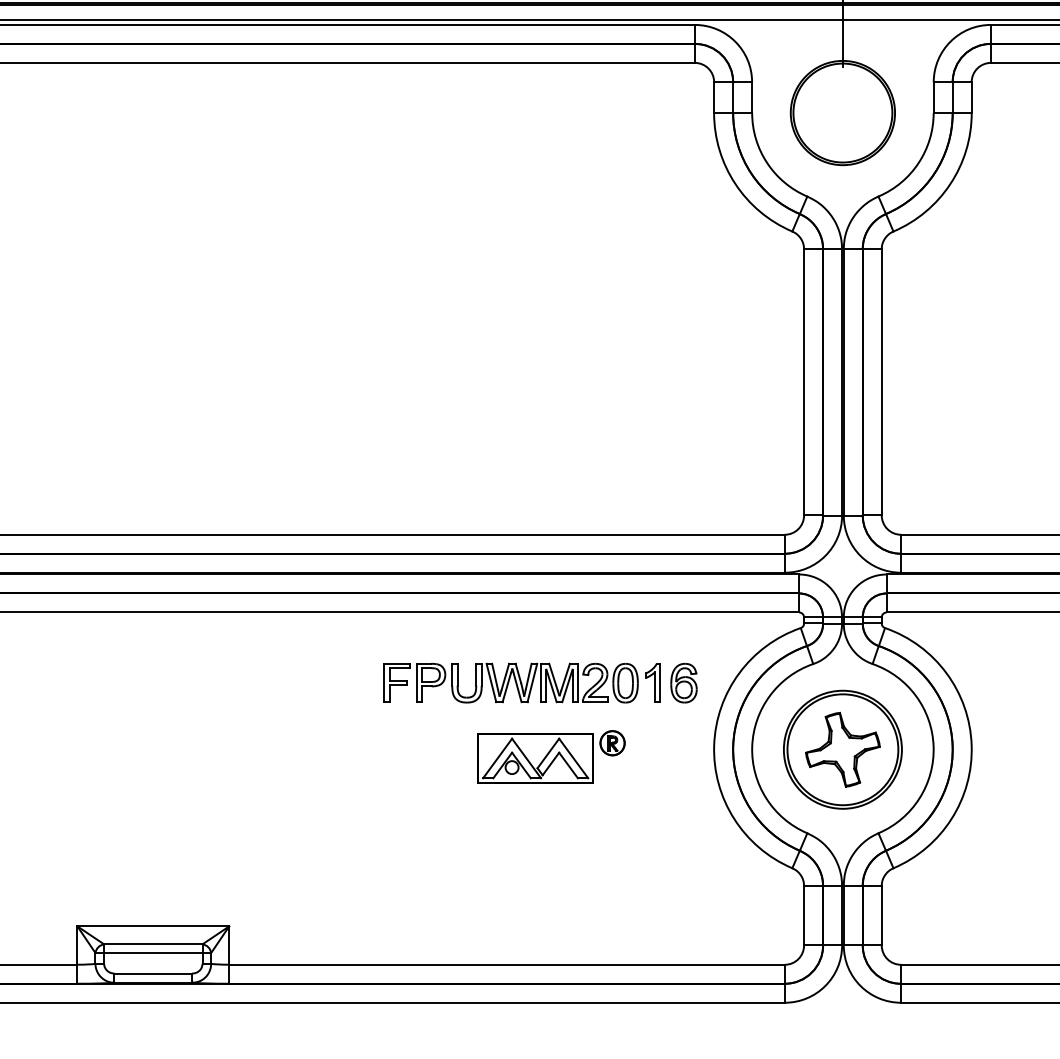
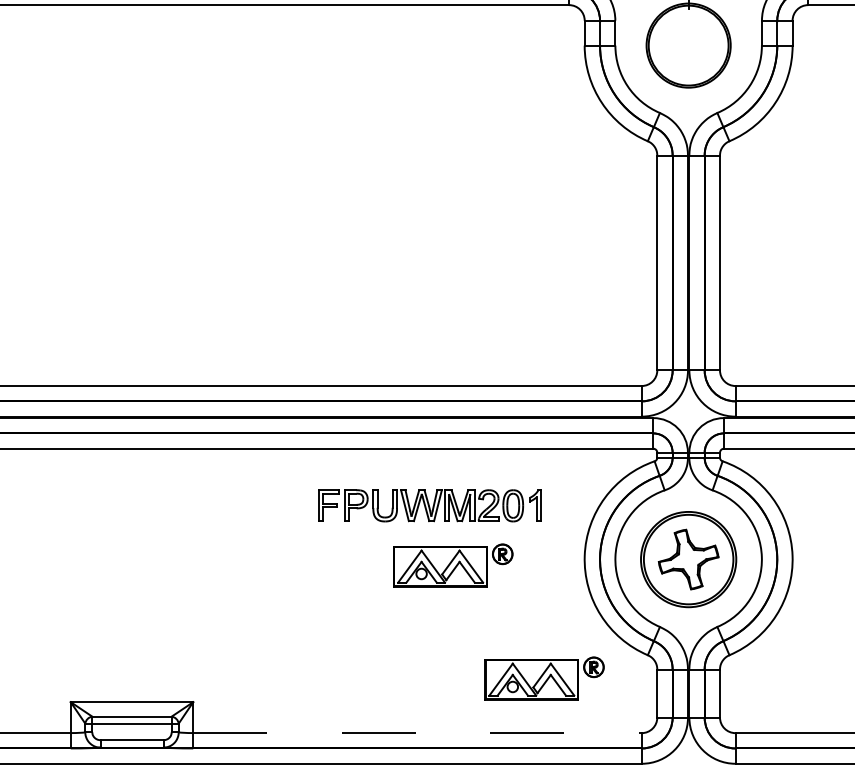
part: (683, 682) -> (559, 505), removed
part: (664, 896) -> (544, 678), added
line: (506, 964) -> (417, 732), solid -> dashed

